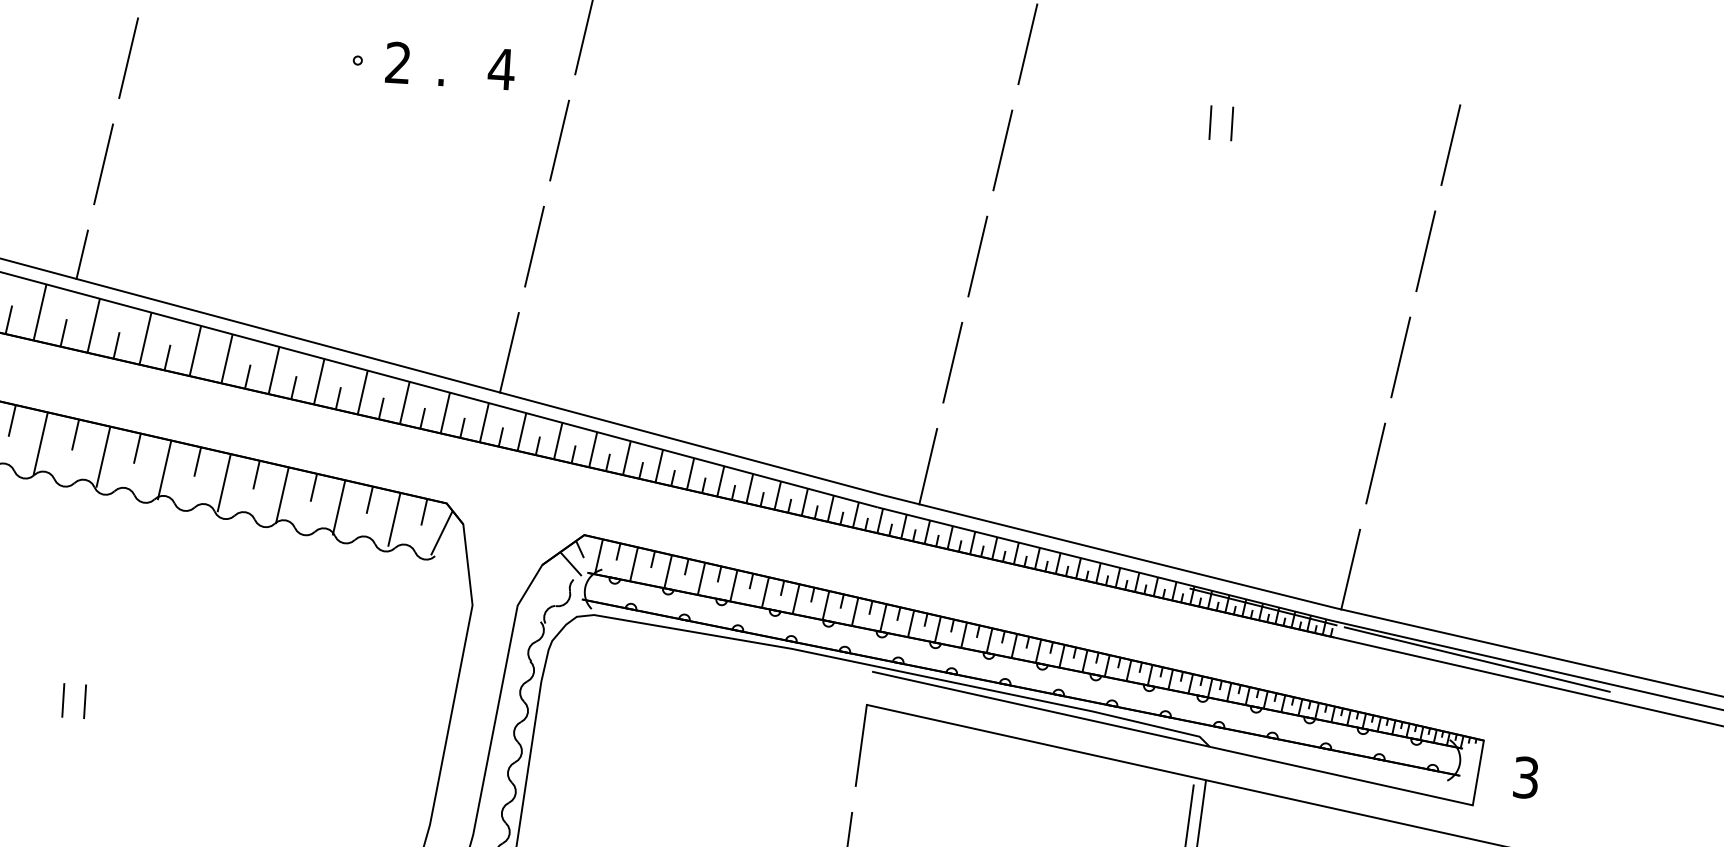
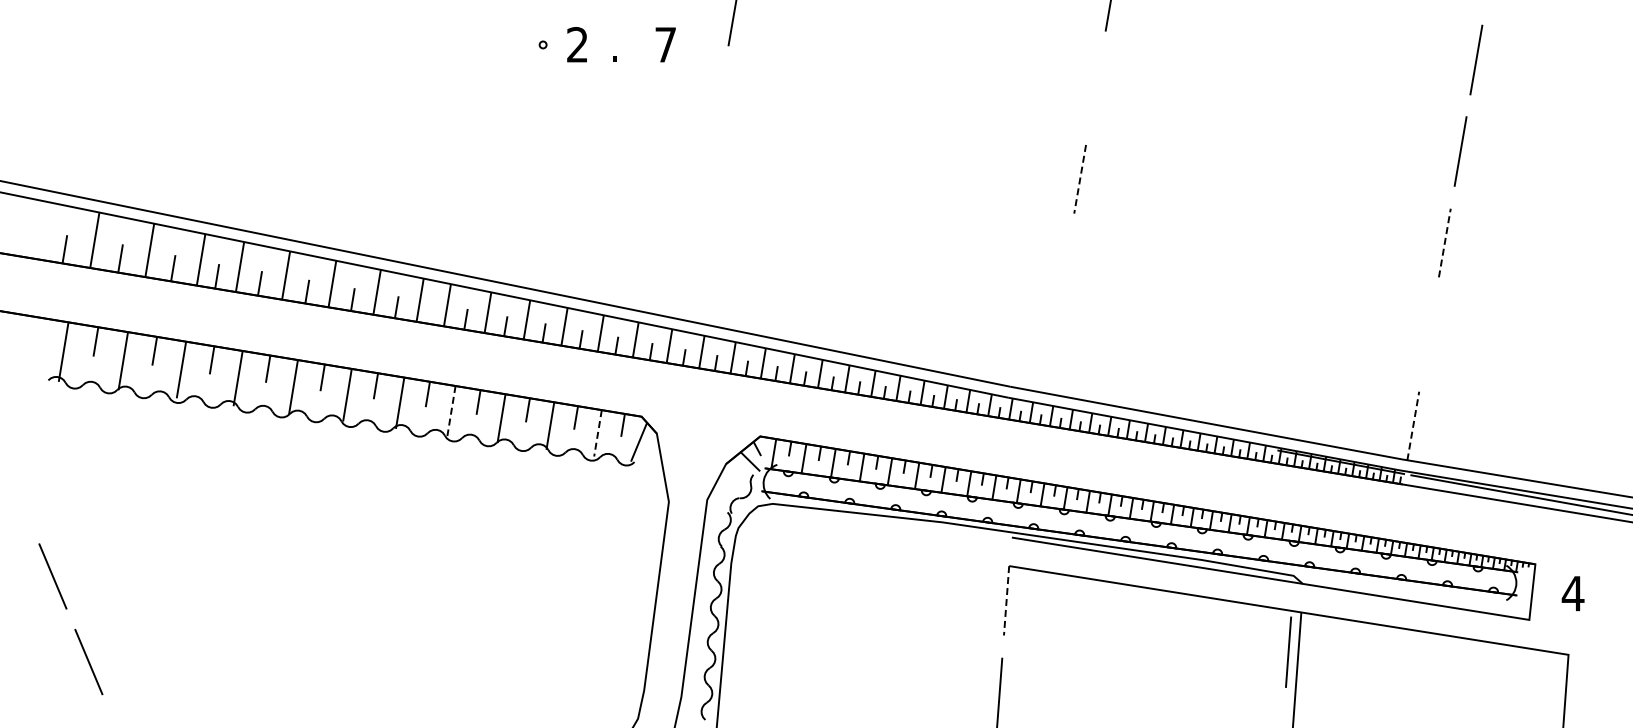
line: (127, 57) -> (347, 54), removed
text: (501, 68) -> (665, 44), 4 -> 7
line: (1209, 122) -> (1270, 53), removed
line: (1232, 124) -> (1289, 53), removed
line: (559, 140) -> (718, 102), removed
line: (1002, 150) -> (1095, 87), removed
line: (103, 164) -> (332, 146), removed
line: (534, 246) -> (702, 193), removed
line: (81, 254) -> (318, 224), removed
line: (978, 256) -> (1080, 179), solid -> dashed
line: (509, 352) -> (687, 285), removed
line: (1400, 357) -> (1444, 243), solid -> dashed
line: (952, 362) -> (1064, 270), removed
line: (1375, 463) -> (1428, 334), removed
line: (927, 465) -> (1048, 359), removed
line: (224, 483) -> (451, 411), solid -> dashed
line: (393, 519) -> (597, 433), solid -> dashed
line: (1350, 570) -> (1413, 426), solid -> dashed
line: (63, 699) -> (326, 603), removed
line: (84, 701) -> (344, 603), removed
line: (861, 745) -> (1006, 600), solid -> dashed
text: (1525, 777) -> (1572, 593), 3 -> 4

